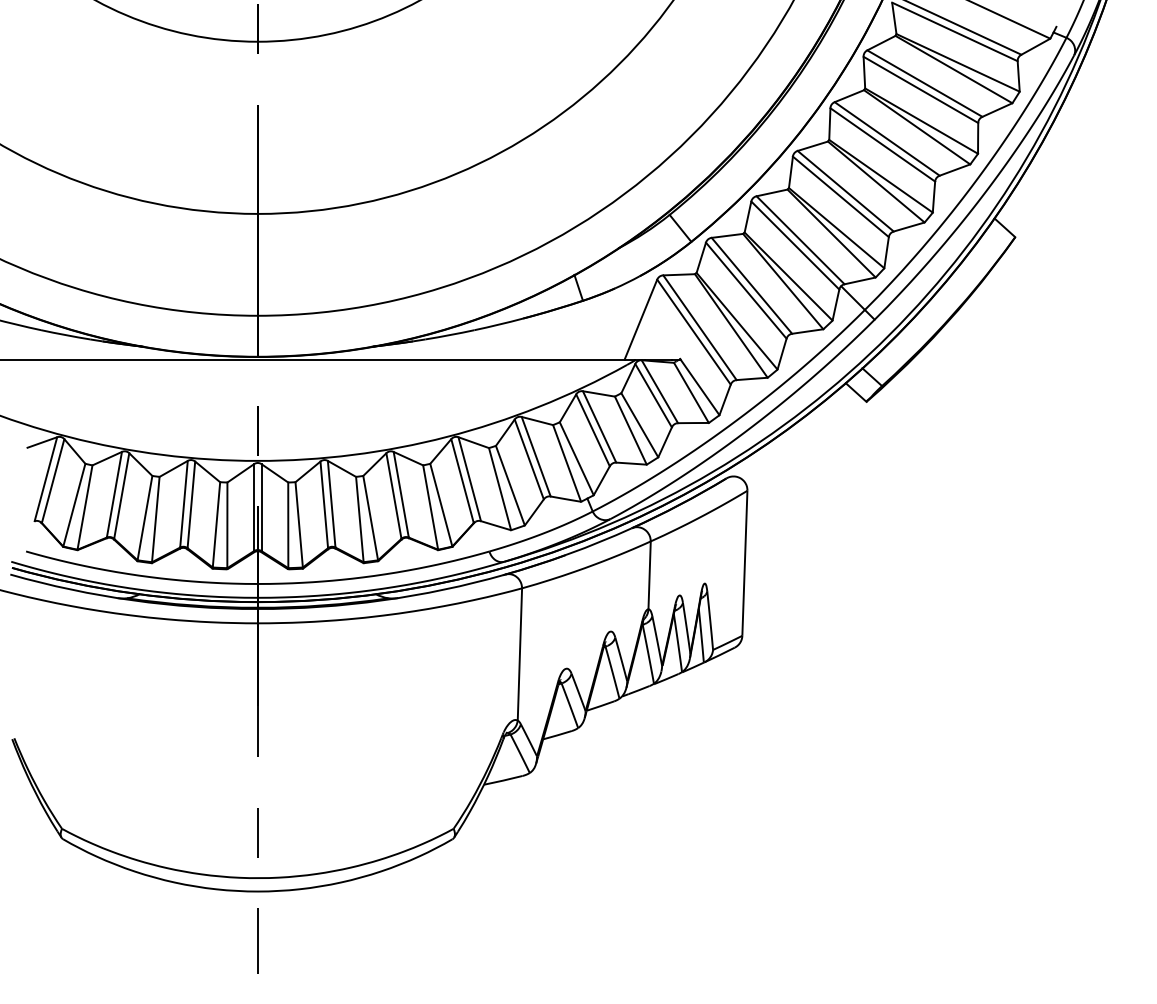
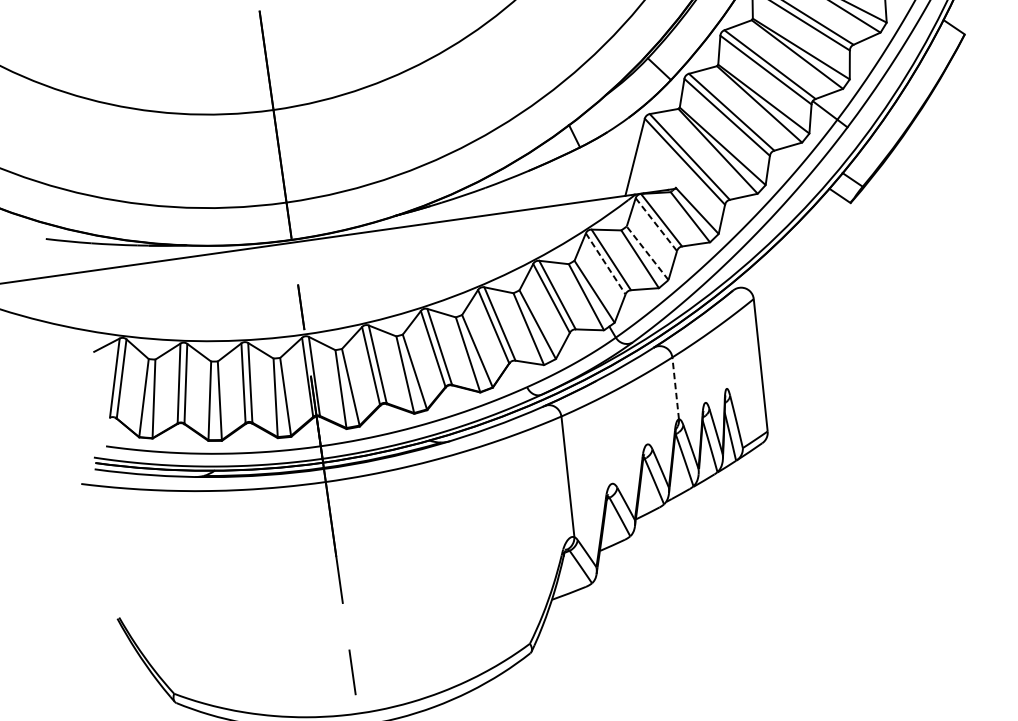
line: (653, 395) -> (656, 224), solid -> dashed
line: (639, 425) -> (647, 253), solid -> dashed
line: (593, 430) -> (606, 263), solid -> dashed
line: (649, 575) -> (675, 388), solid -> dashed

